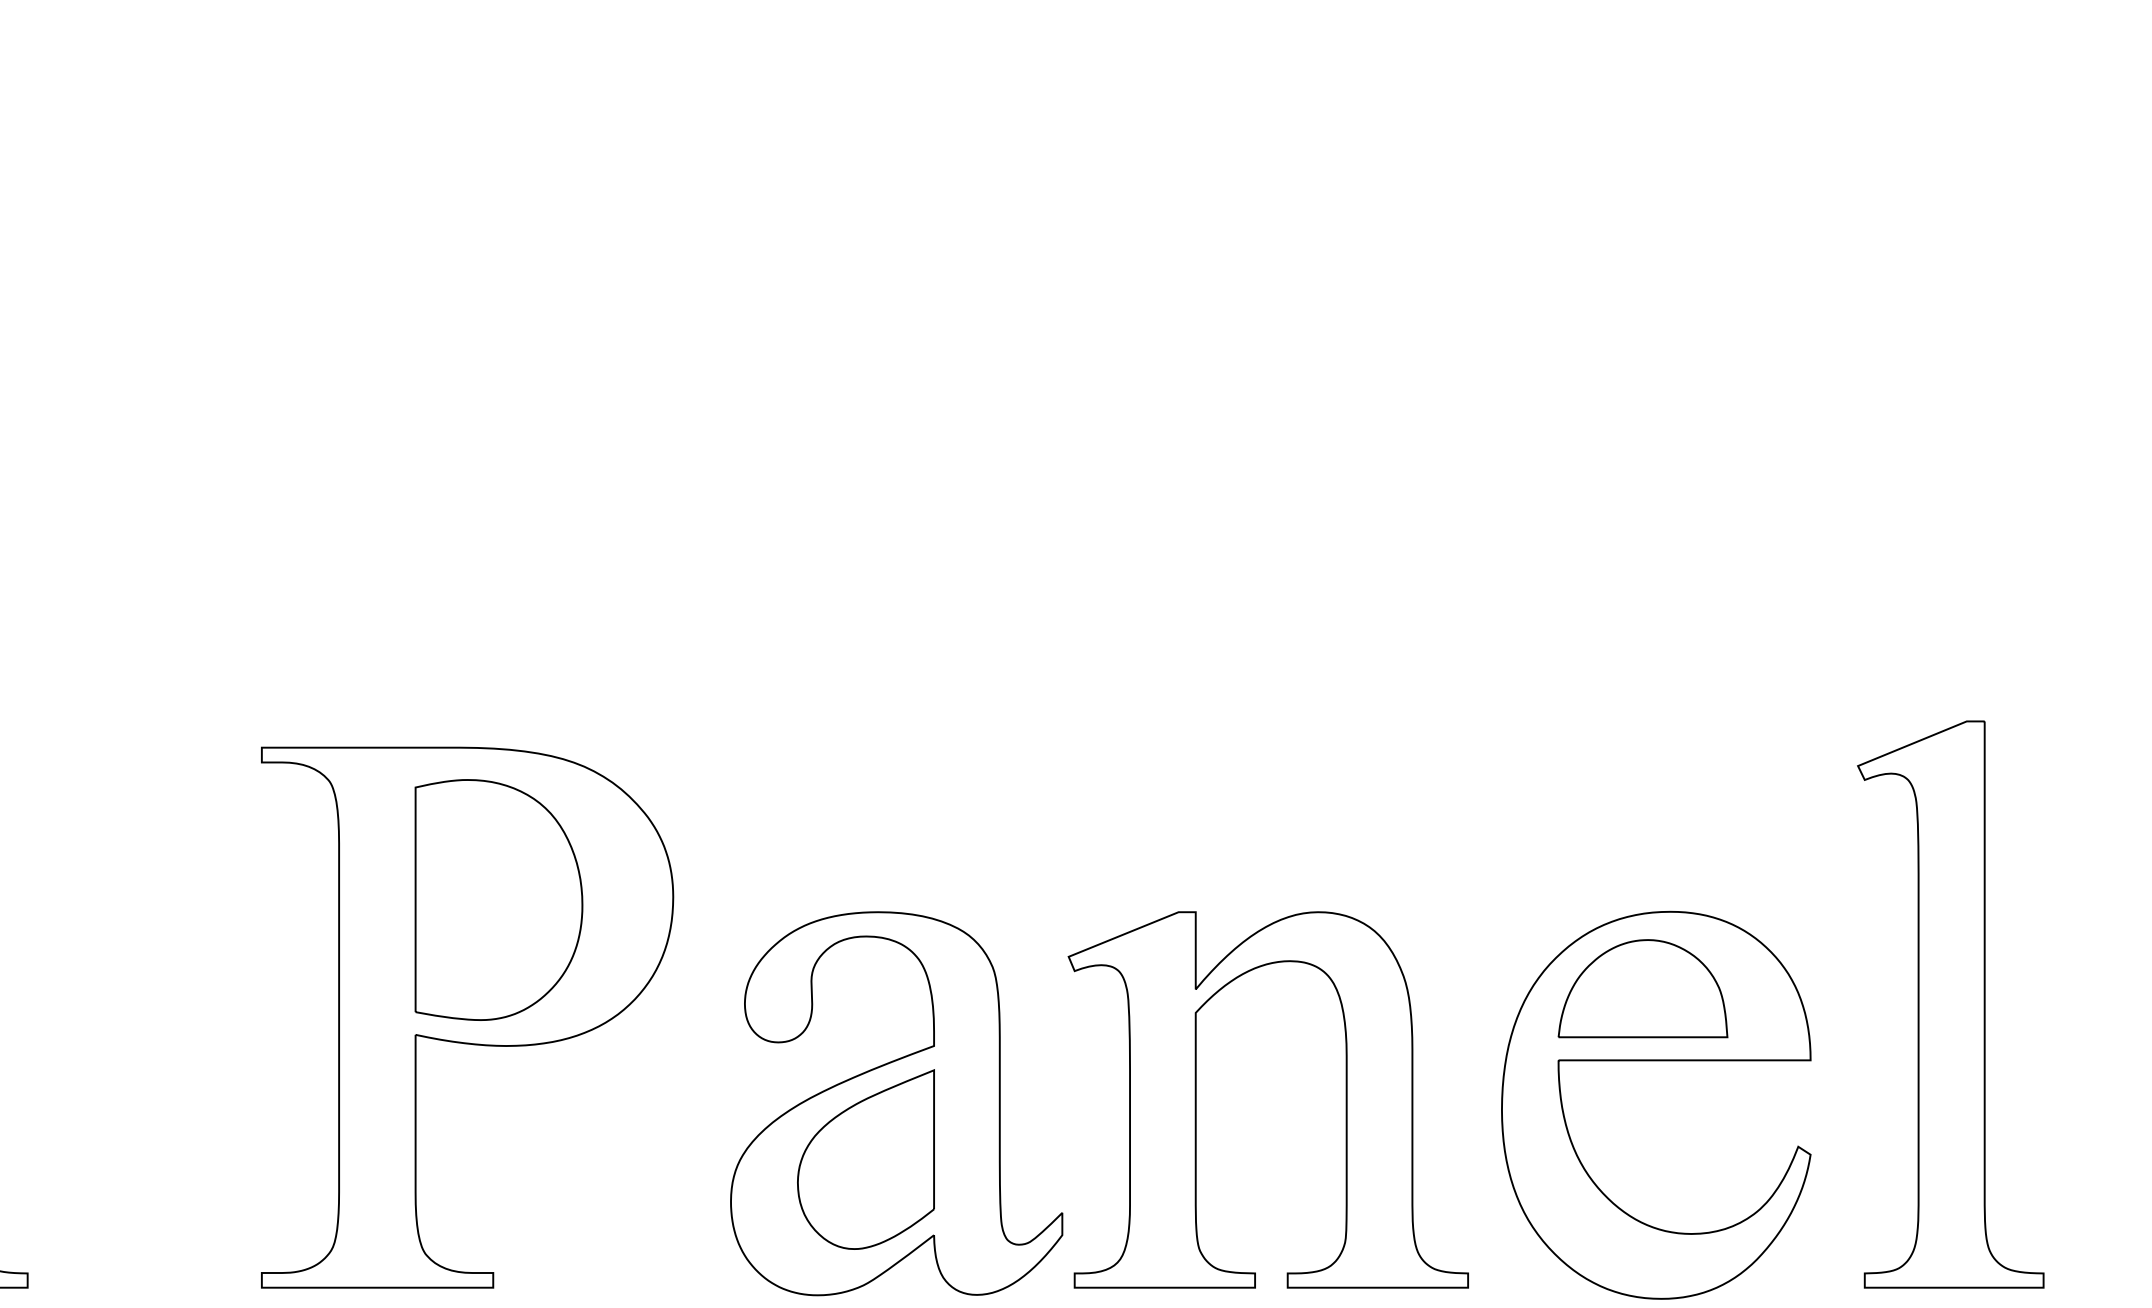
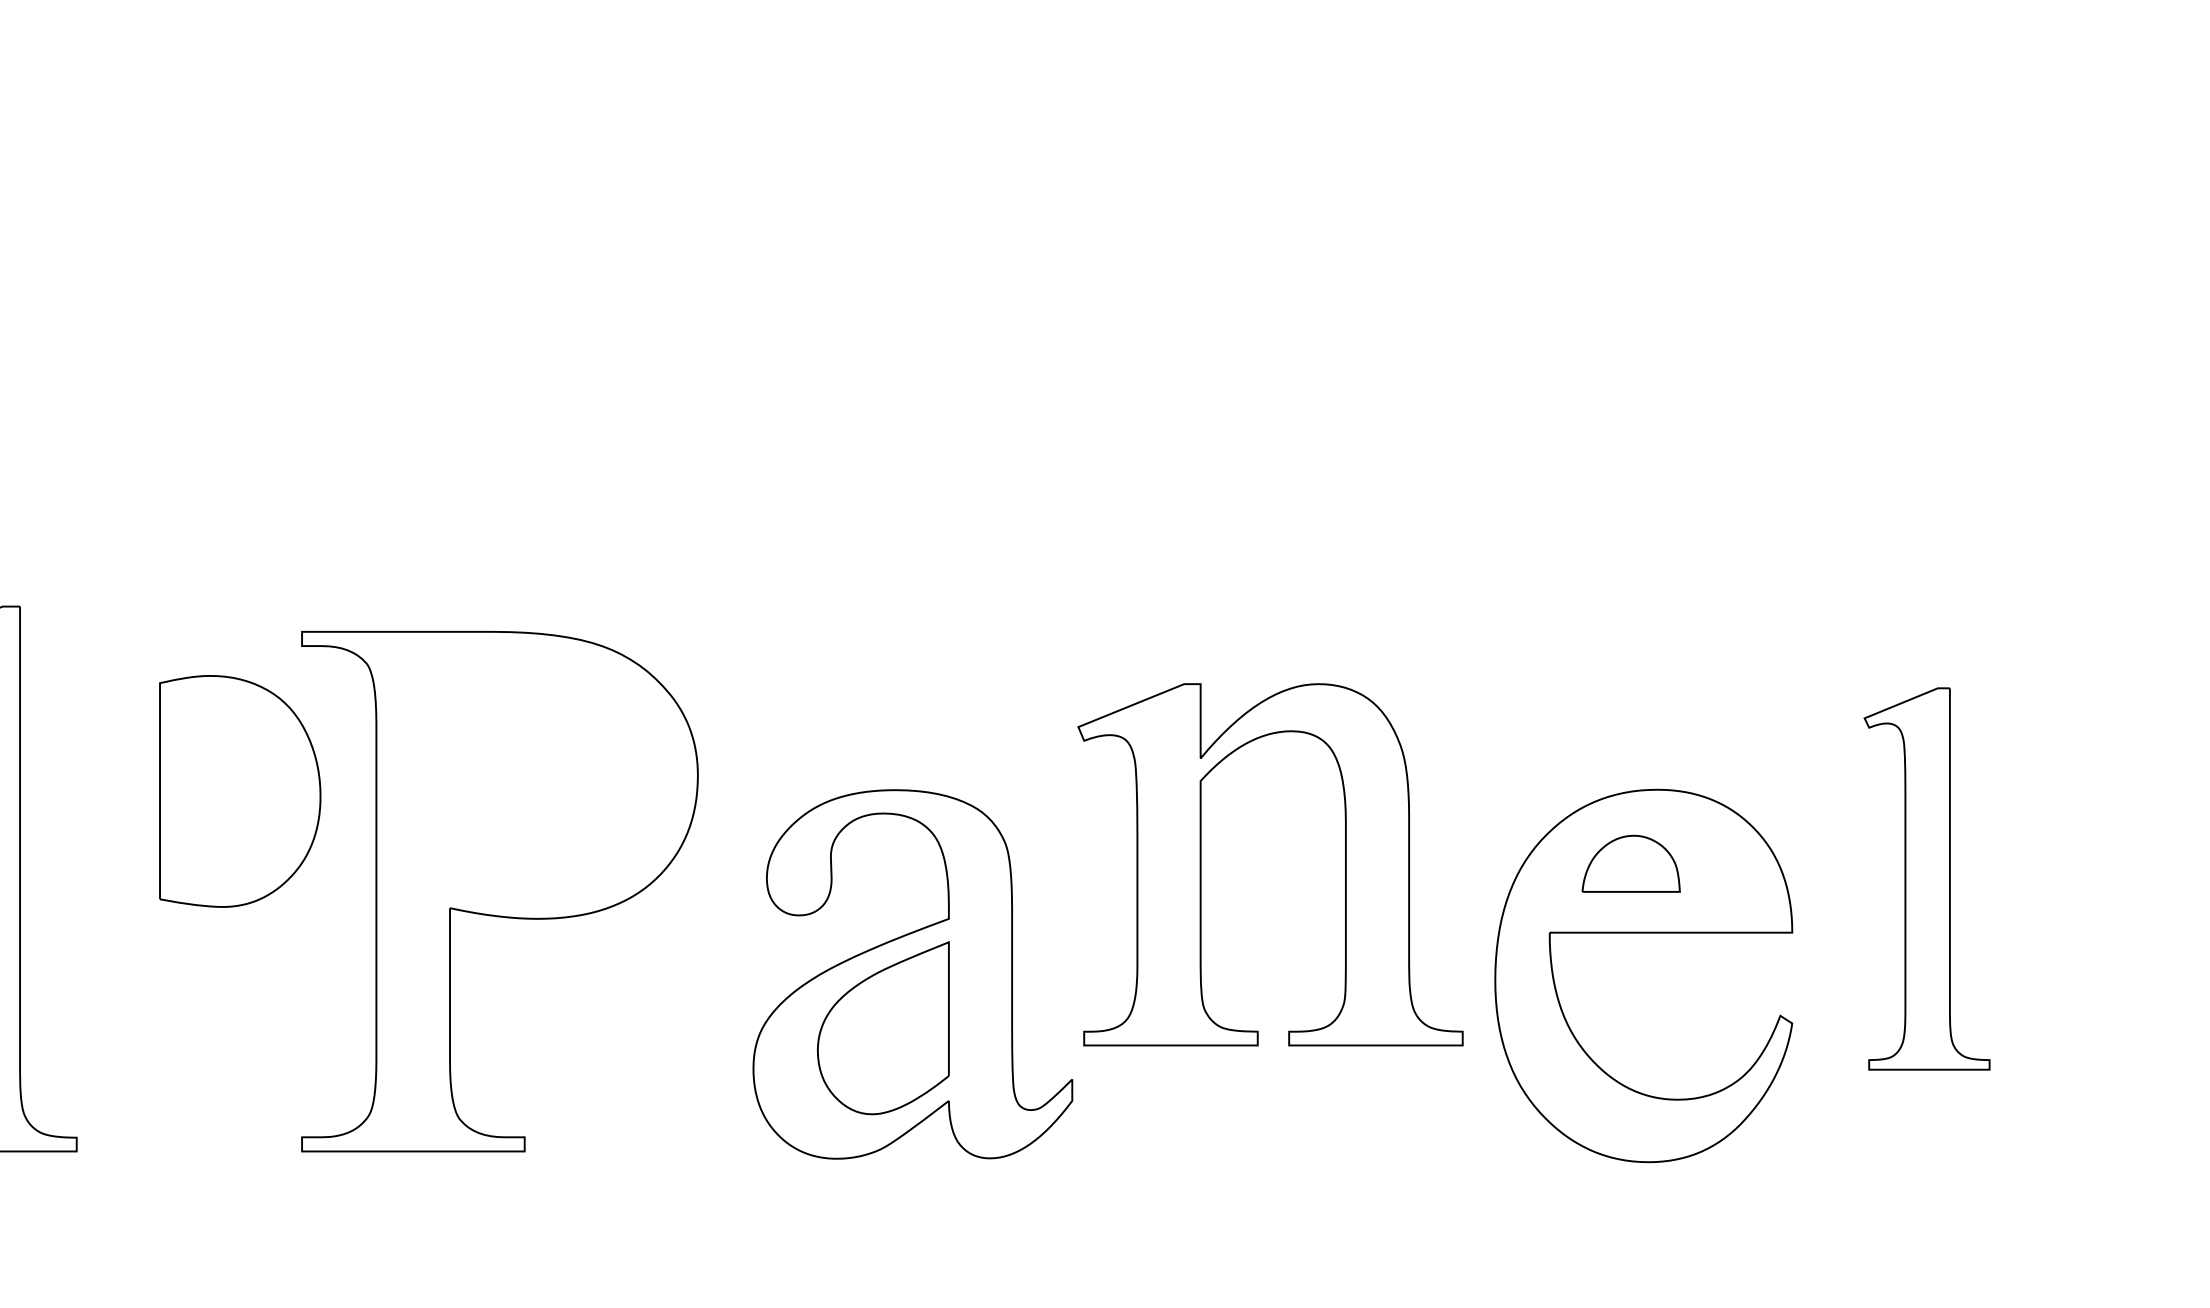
part: (499, 900) -> (240, 791), moved
part: (1643, 988) -> (1631, 863), size x0.6
part: (1950, 1004) -> (1926, 878), size x0.7
part: (1196, 1099) -> (1201, 864), moved

